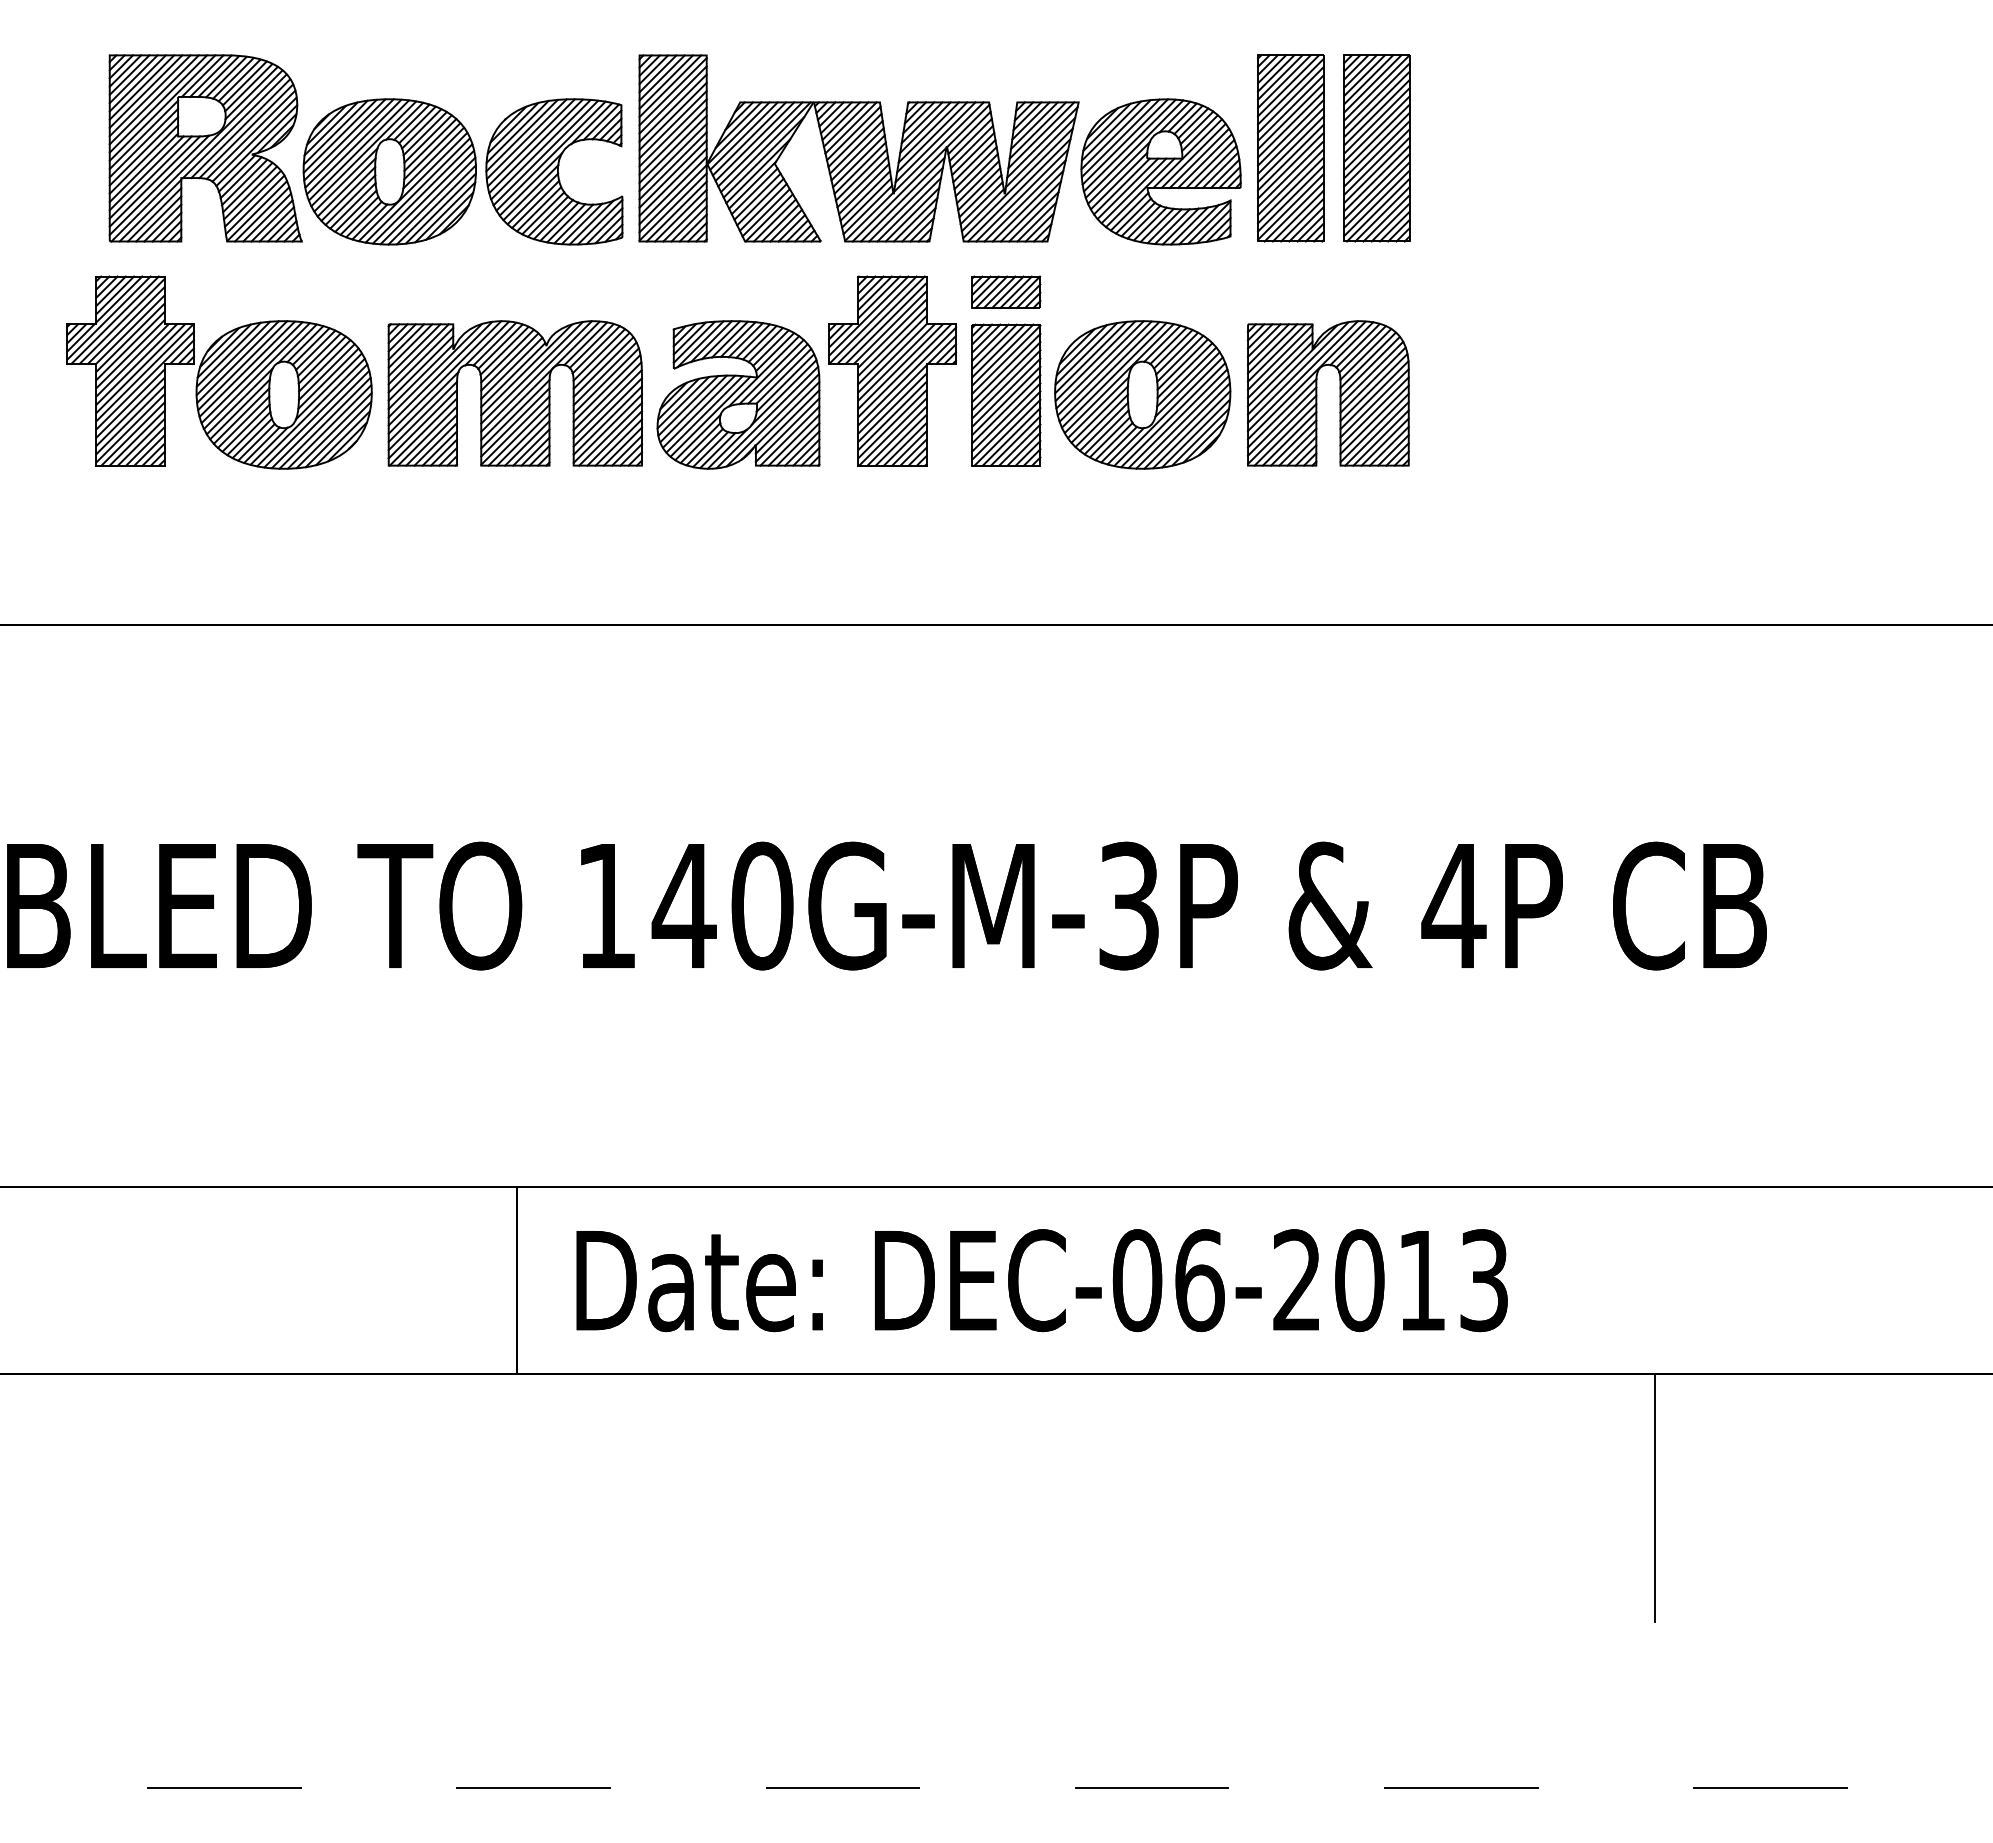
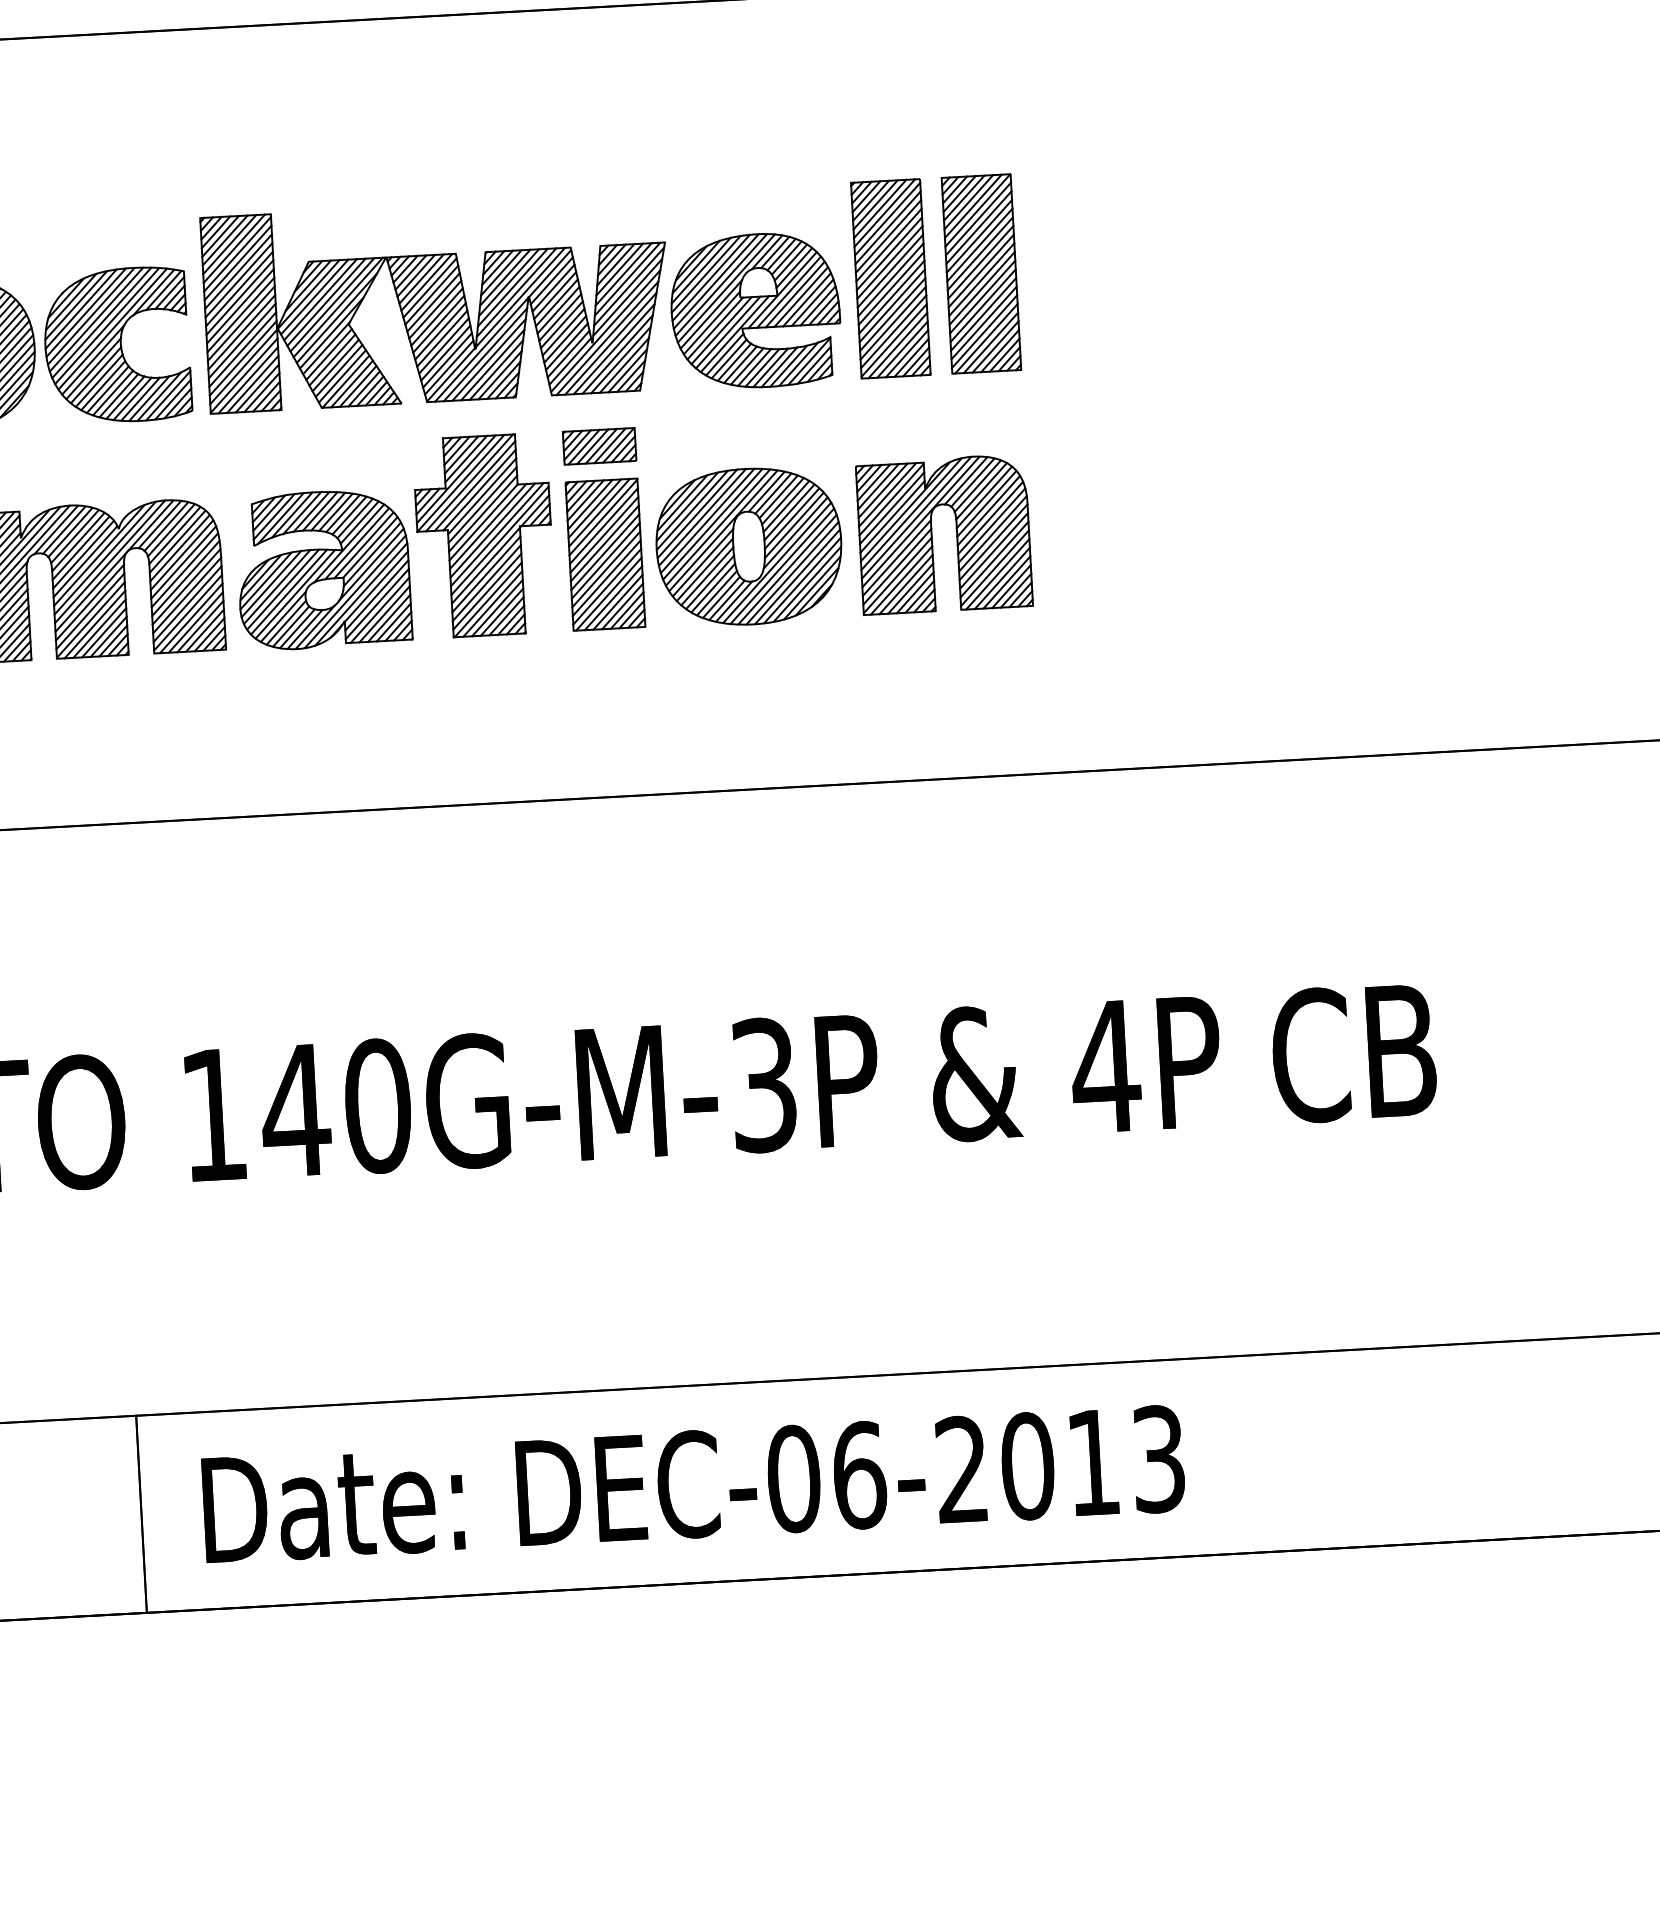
line: (1655, 1498) -> (1351, 1678), removed

